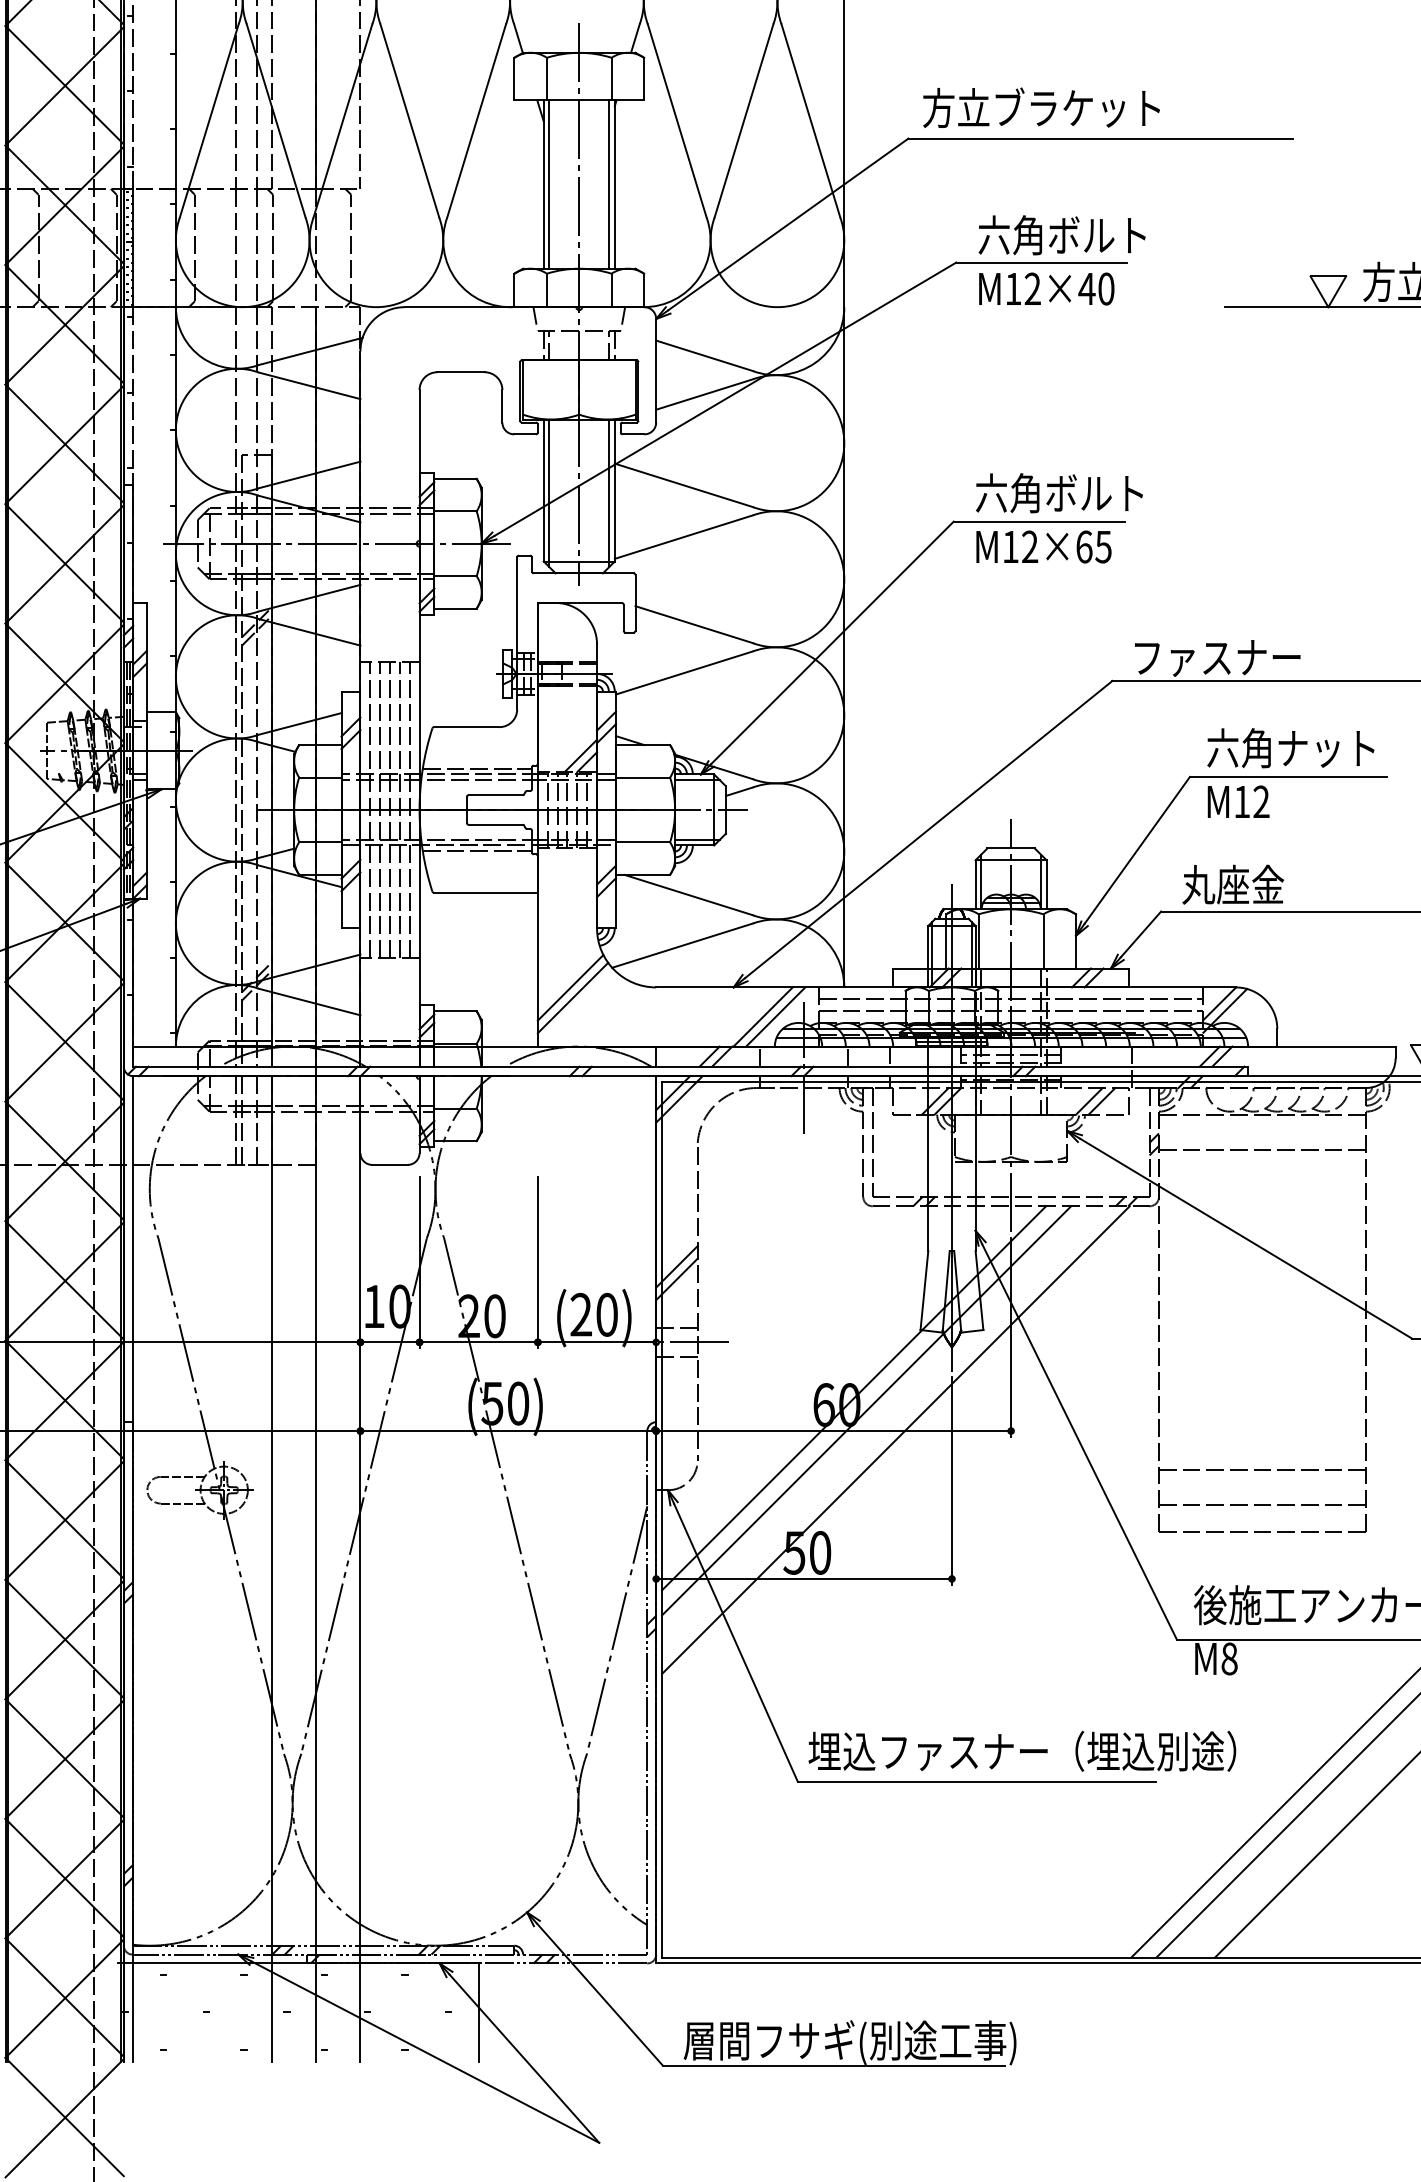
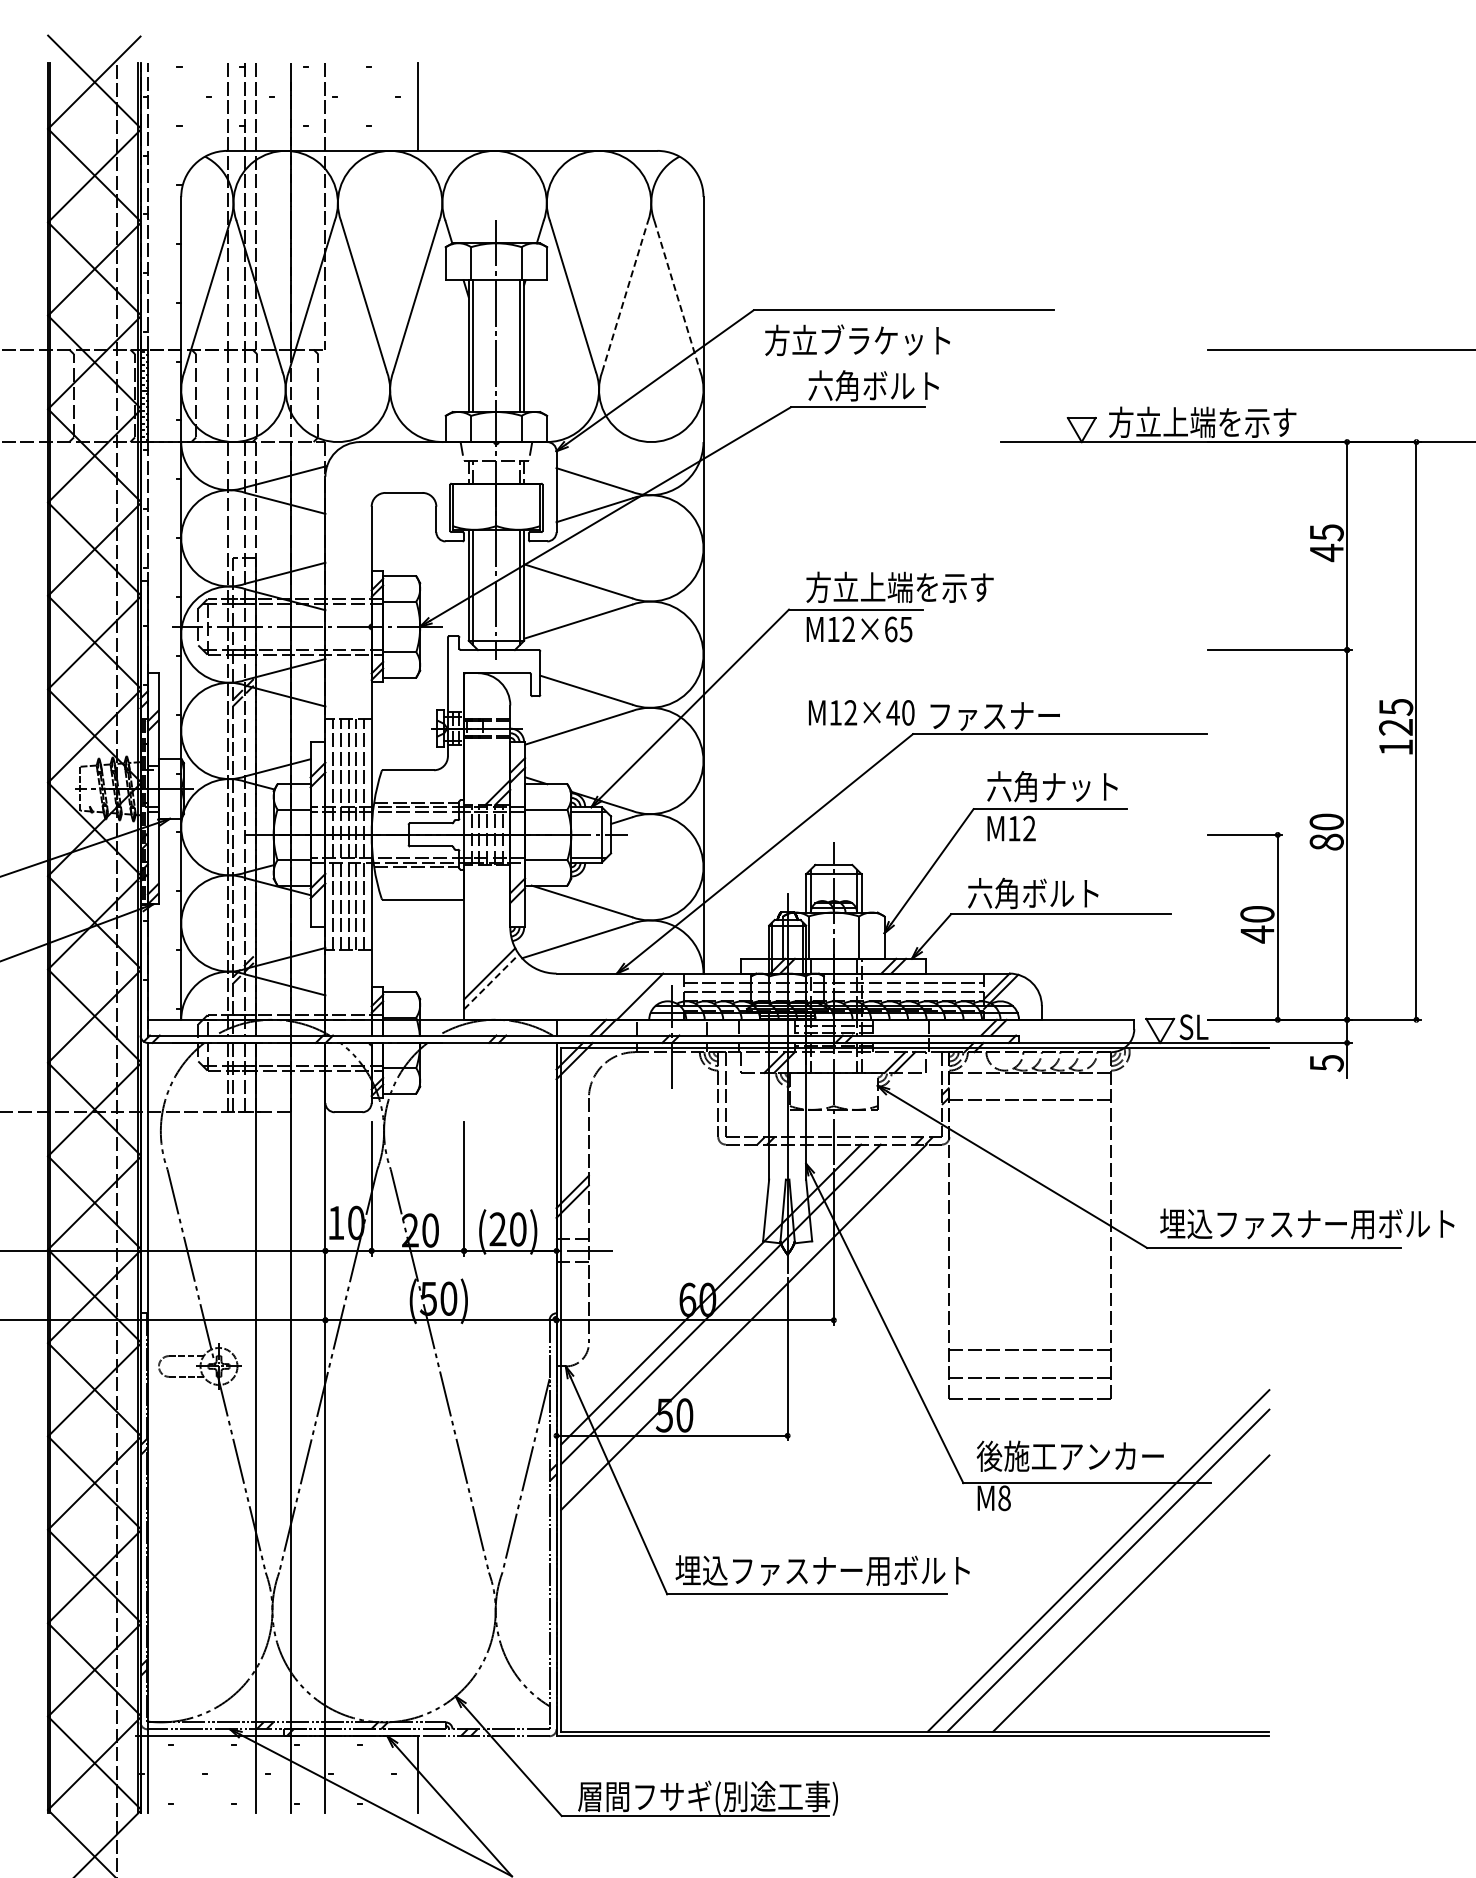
text: (1041, 106) -> (857, 339), moved
line: (744, 120) -> (625, 296), solid -> dashed
line: (811, 120) -> (677, 296), solid -> dashed
text: (1046, 288) -> (861, 712), moved
text: (1095, 493) -> (899, 587), 六角ボルト -> 方立上端を示す
text: (1265, 884) -> (1032, 893), 丸座金 -> 六角ボルト
line: (572, 997) -> (491, 981), solid -> dashed
line: (775, 1016) -> (649, 996), removed
text: (1143, 1751) -> (937, 1570), 埋込ファスナー（埋込別途） -> 埋込ファスナー用ボルト

